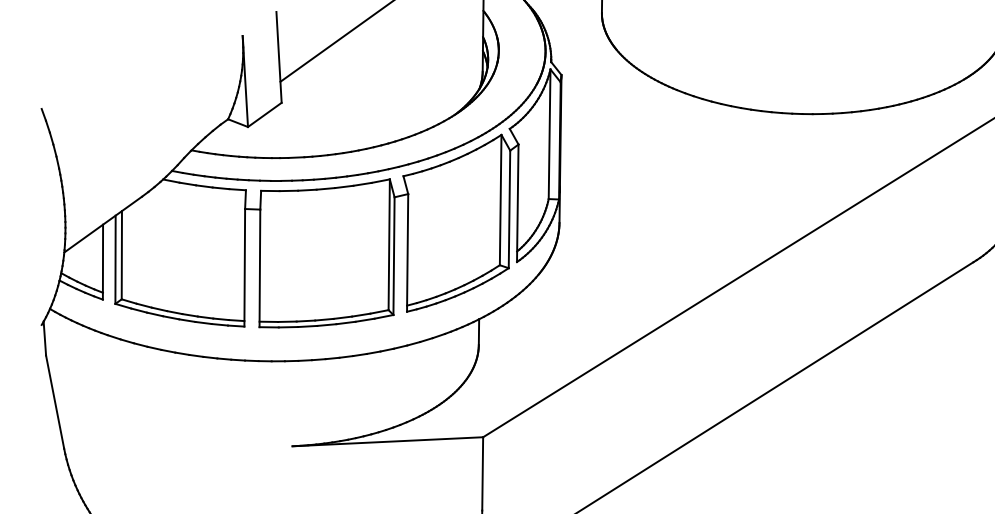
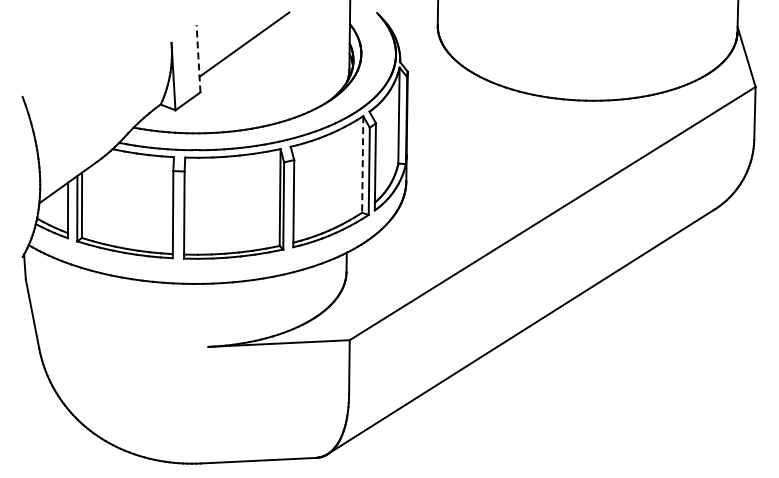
line: (279, 57) -> (198, 58), solid -> dashed
line: (500, 200) -> (362, 164), solid -> dashed

